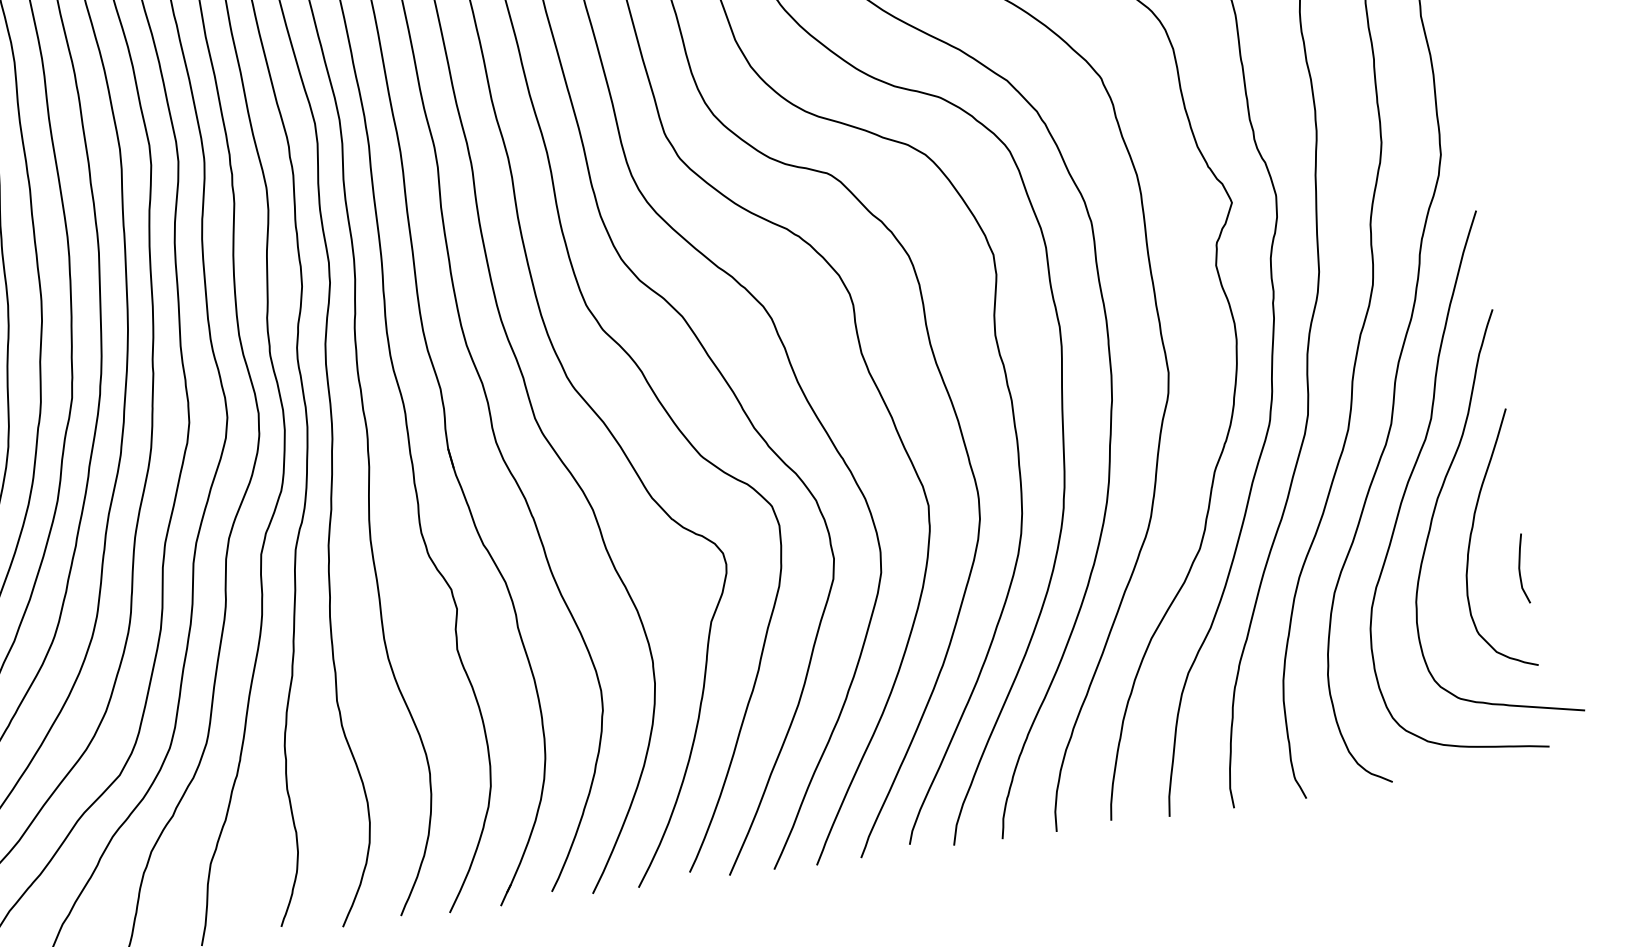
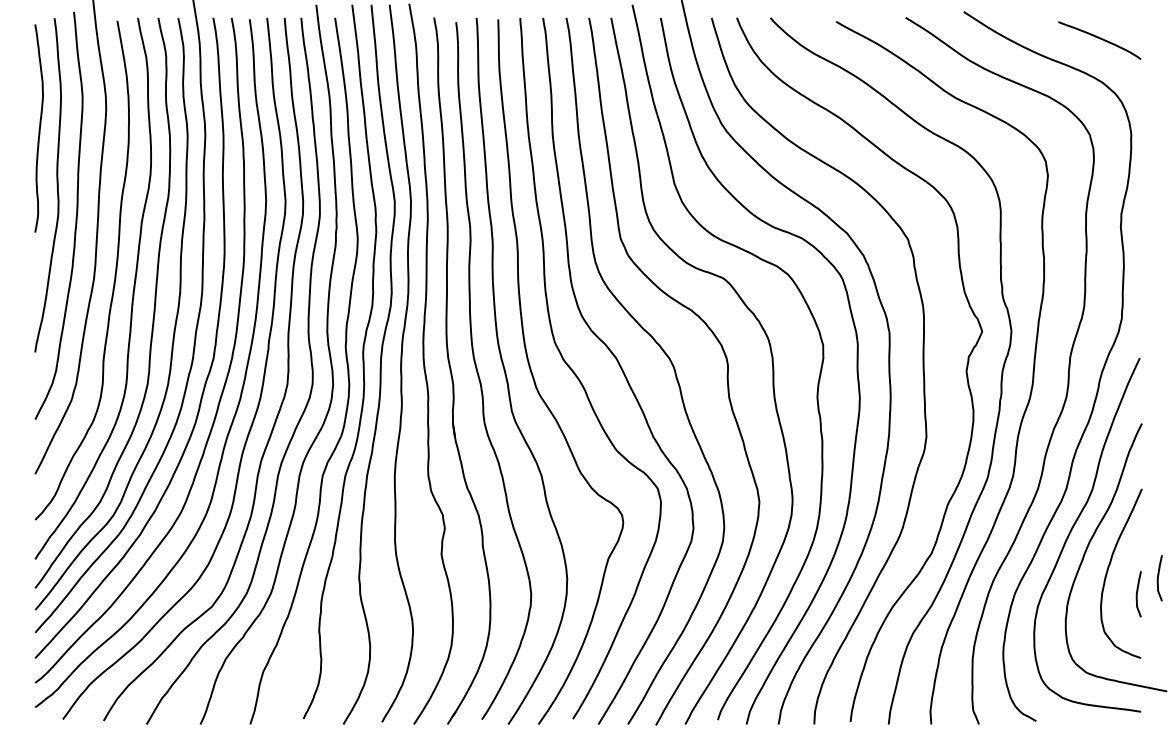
curve: (1549, 540) -> (1158, 578), added

